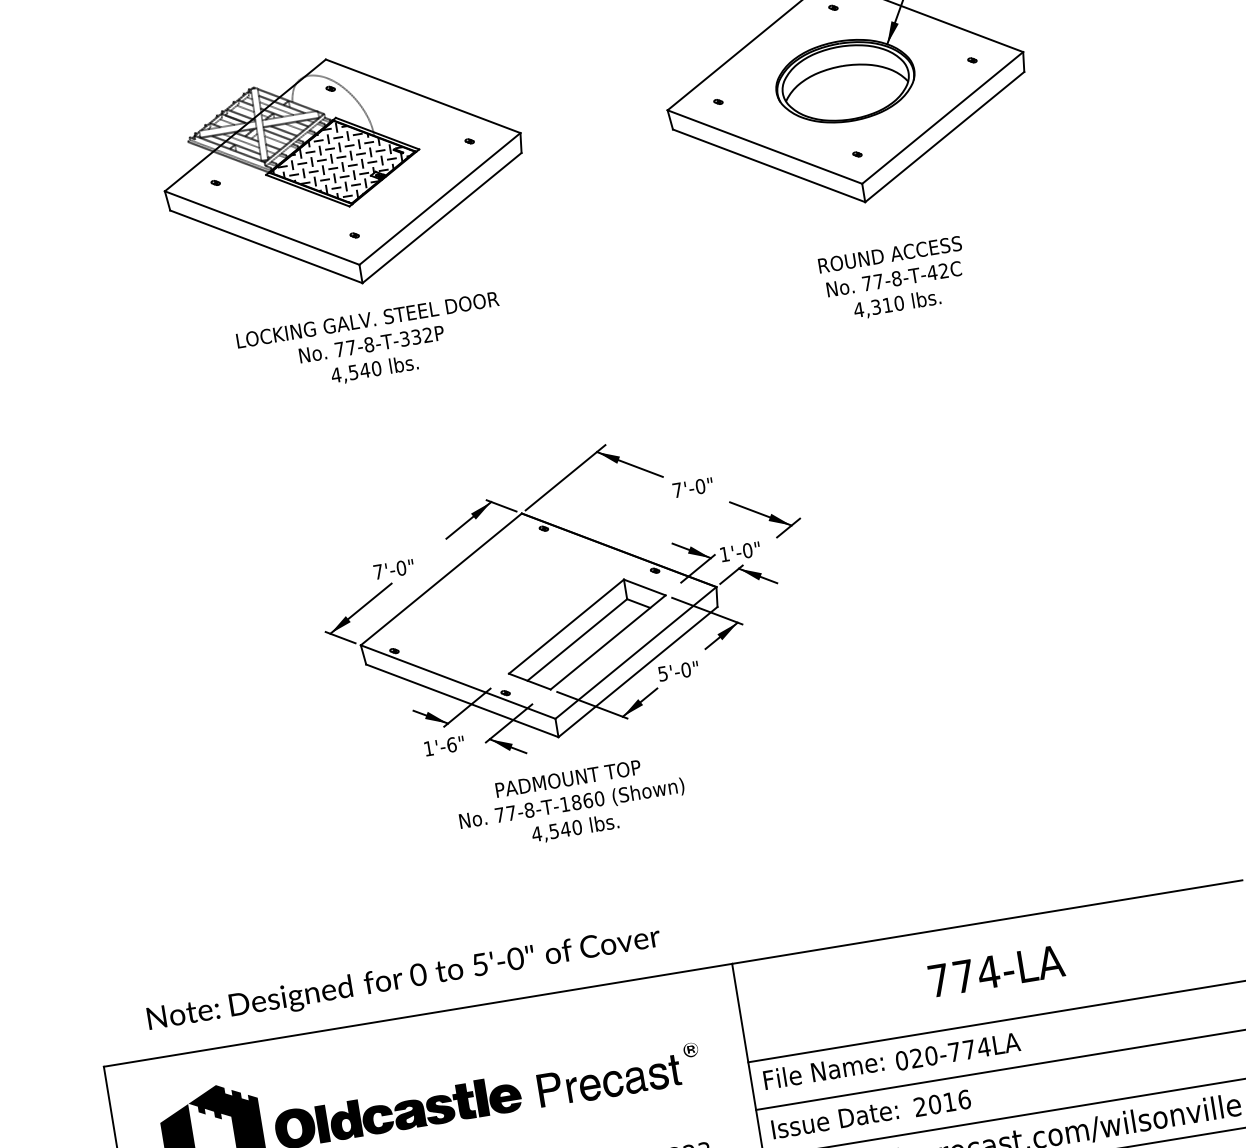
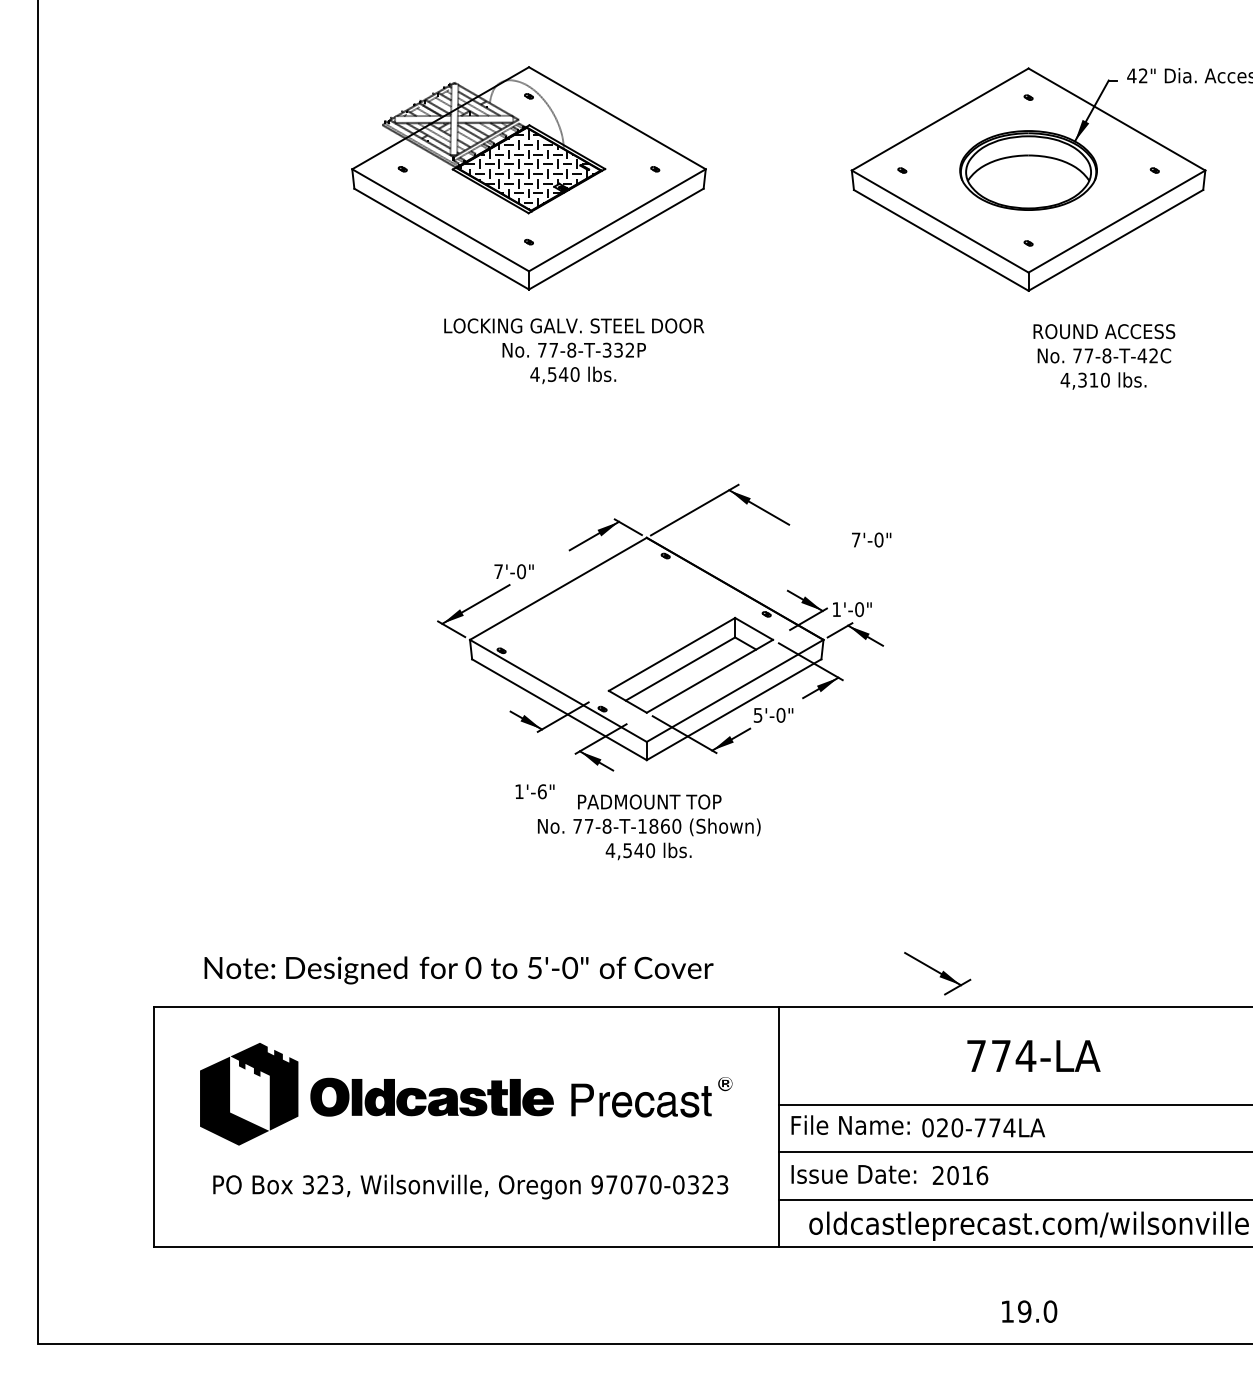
text: (894, 279) -> (1104, 356), moved
text: (372, 345) -> (574, 351), moved
text: (692, 487) -> (871, 539), moved
part: (766, 517) -> (937, 973), moved
text: (443, 745) -> (534, 791), moved

